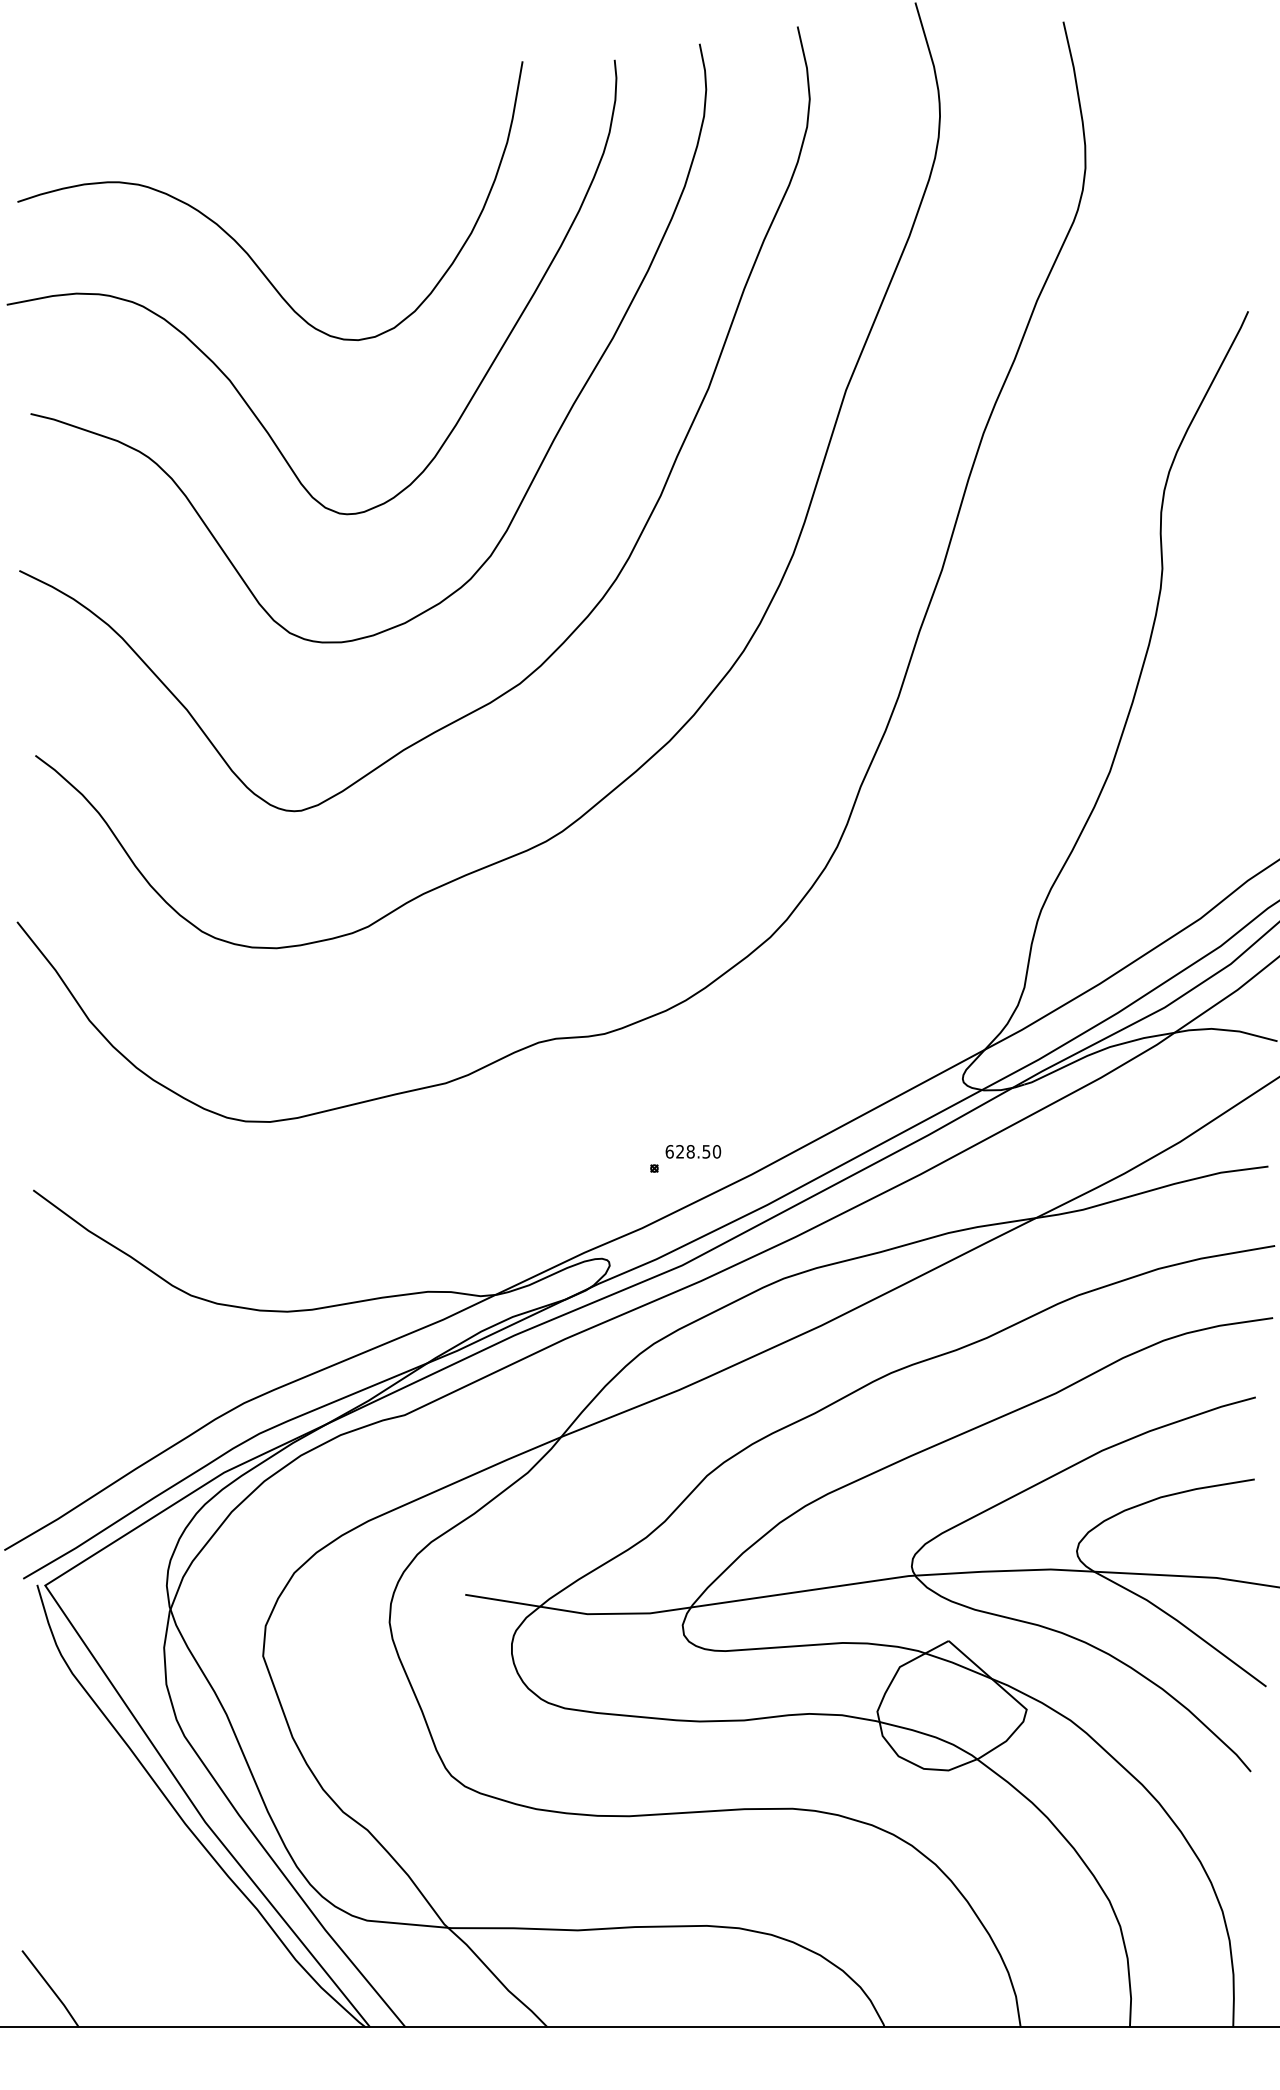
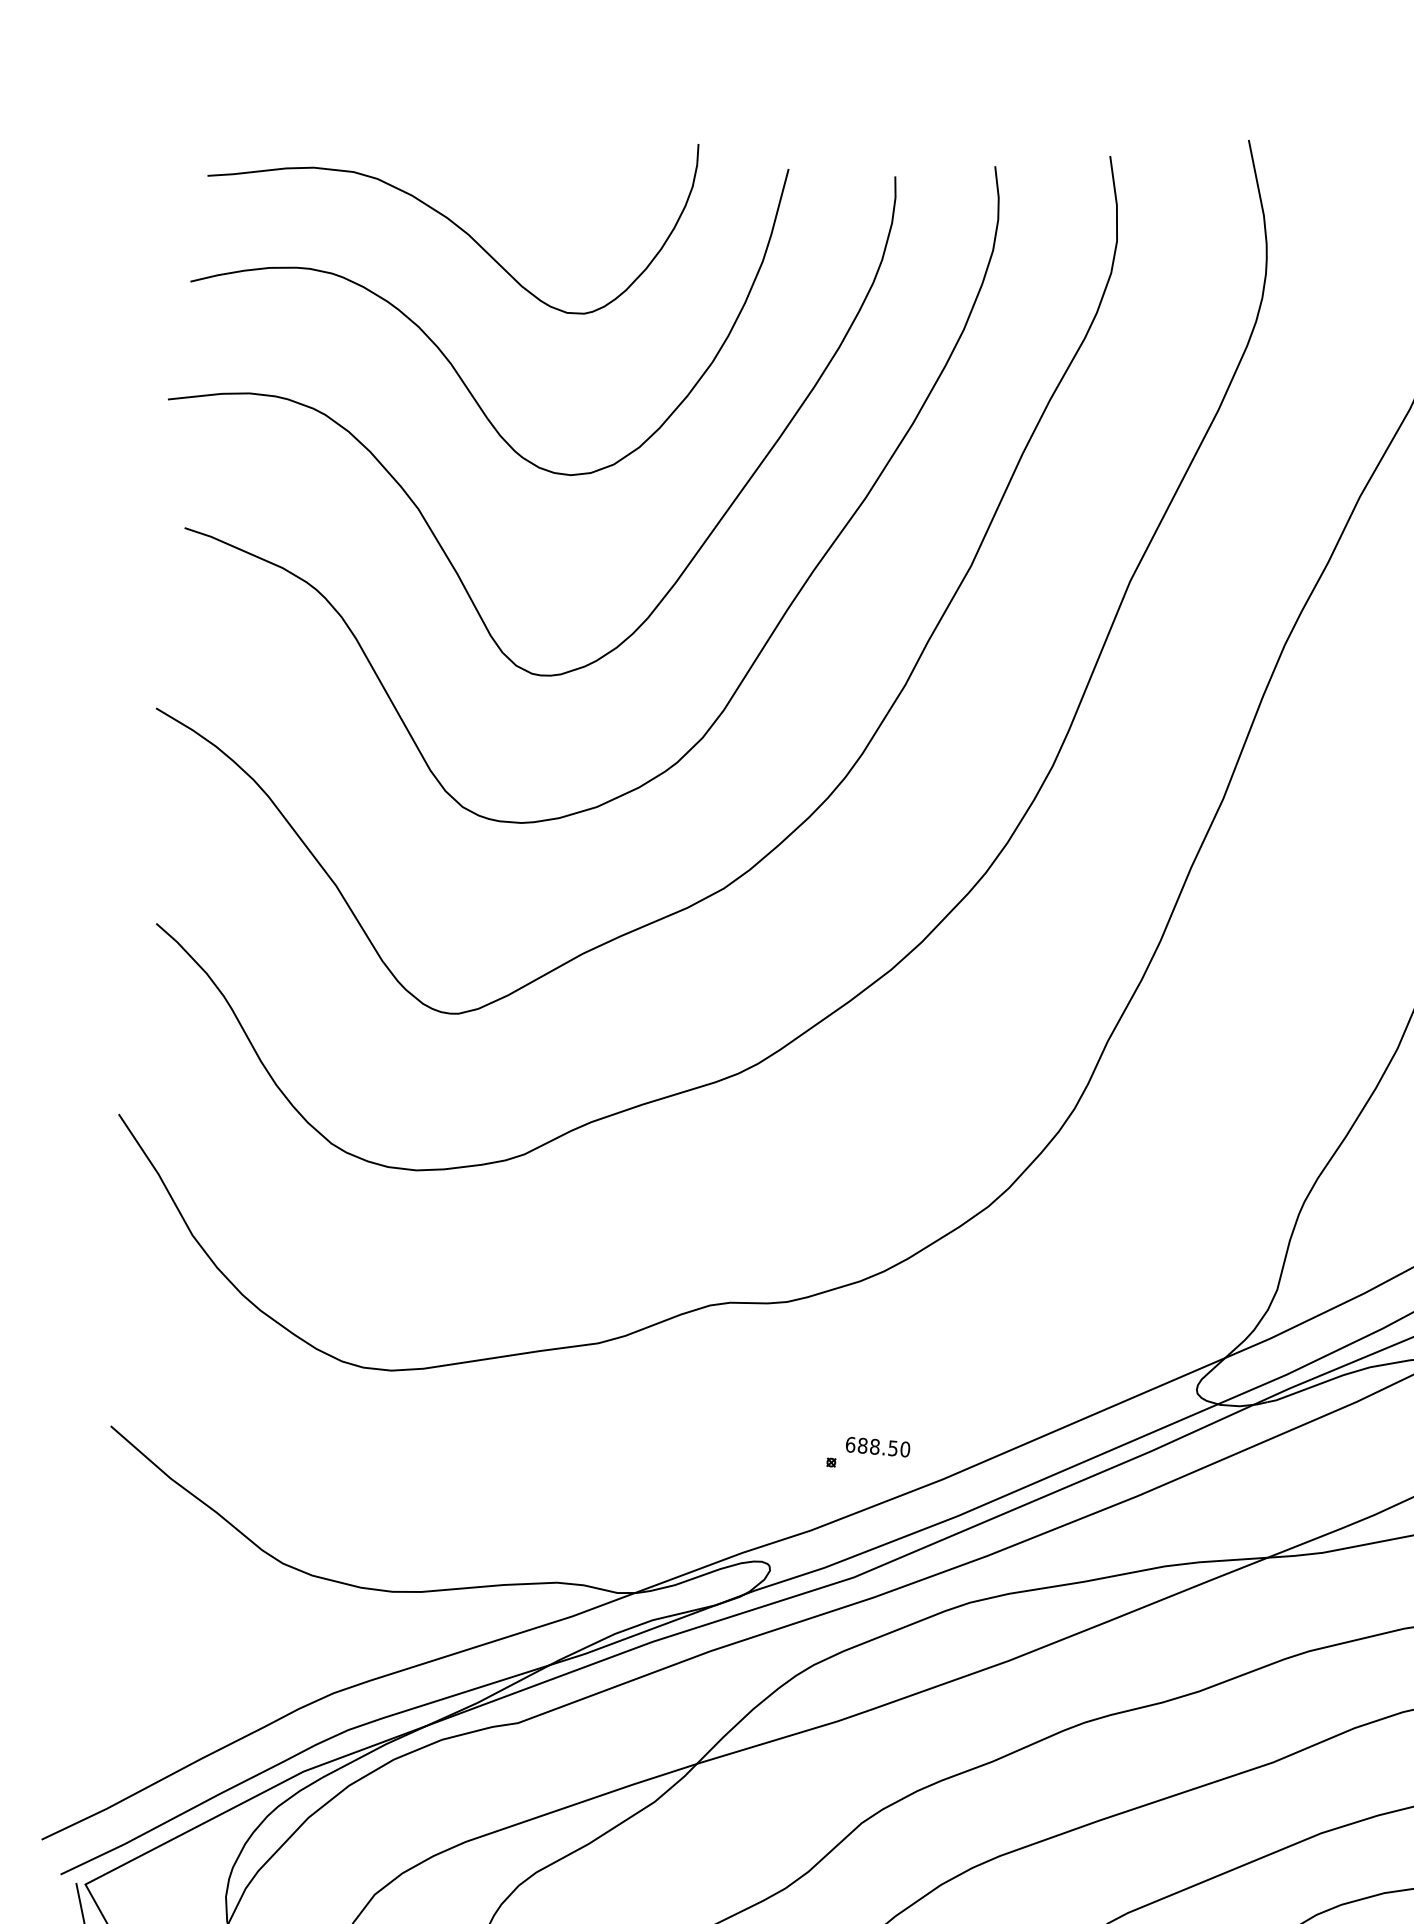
curve: (233, 127) -> (447, 216), added
text: (680, 1151) -> (863, 1445), 628.50 -> 688.50

